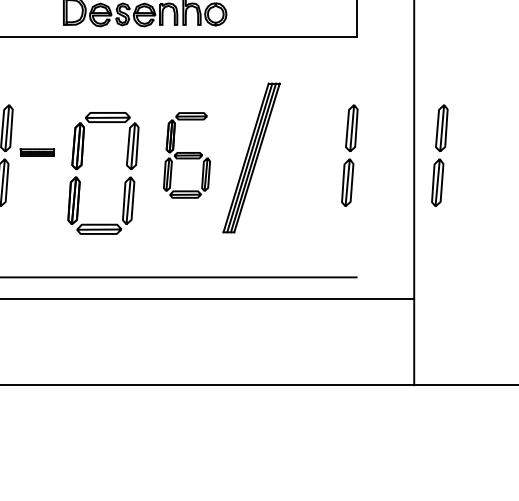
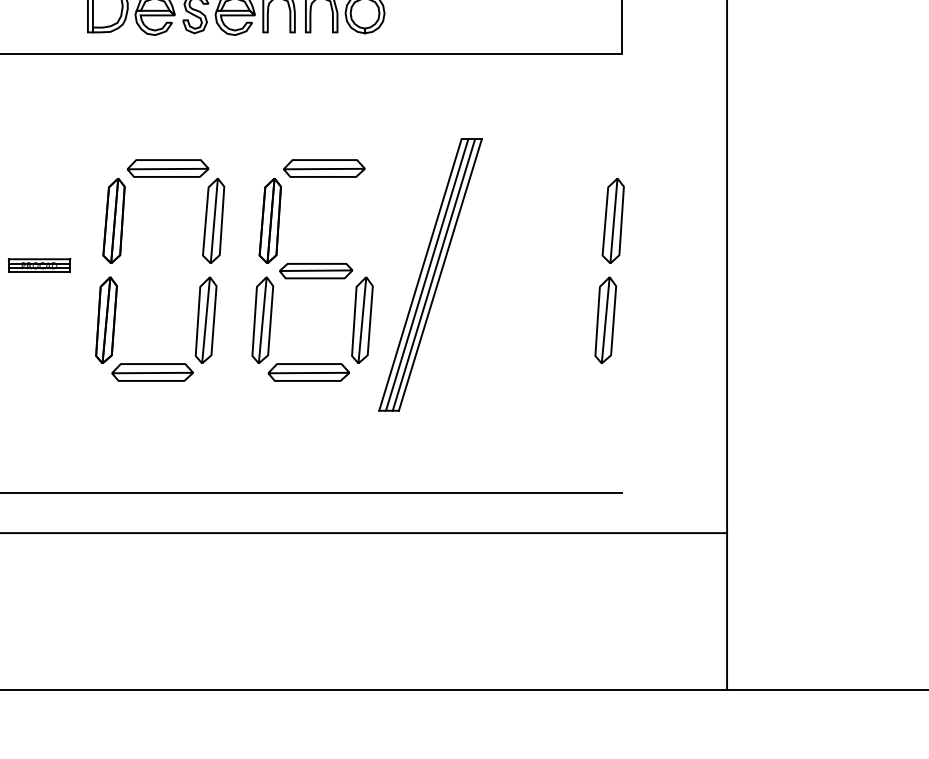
part: (186, 155) -> (311, 270), size x1.43
part: (439, 155) -> (773, 270), removed
part: (82, 165) -> (121, 256), moved

